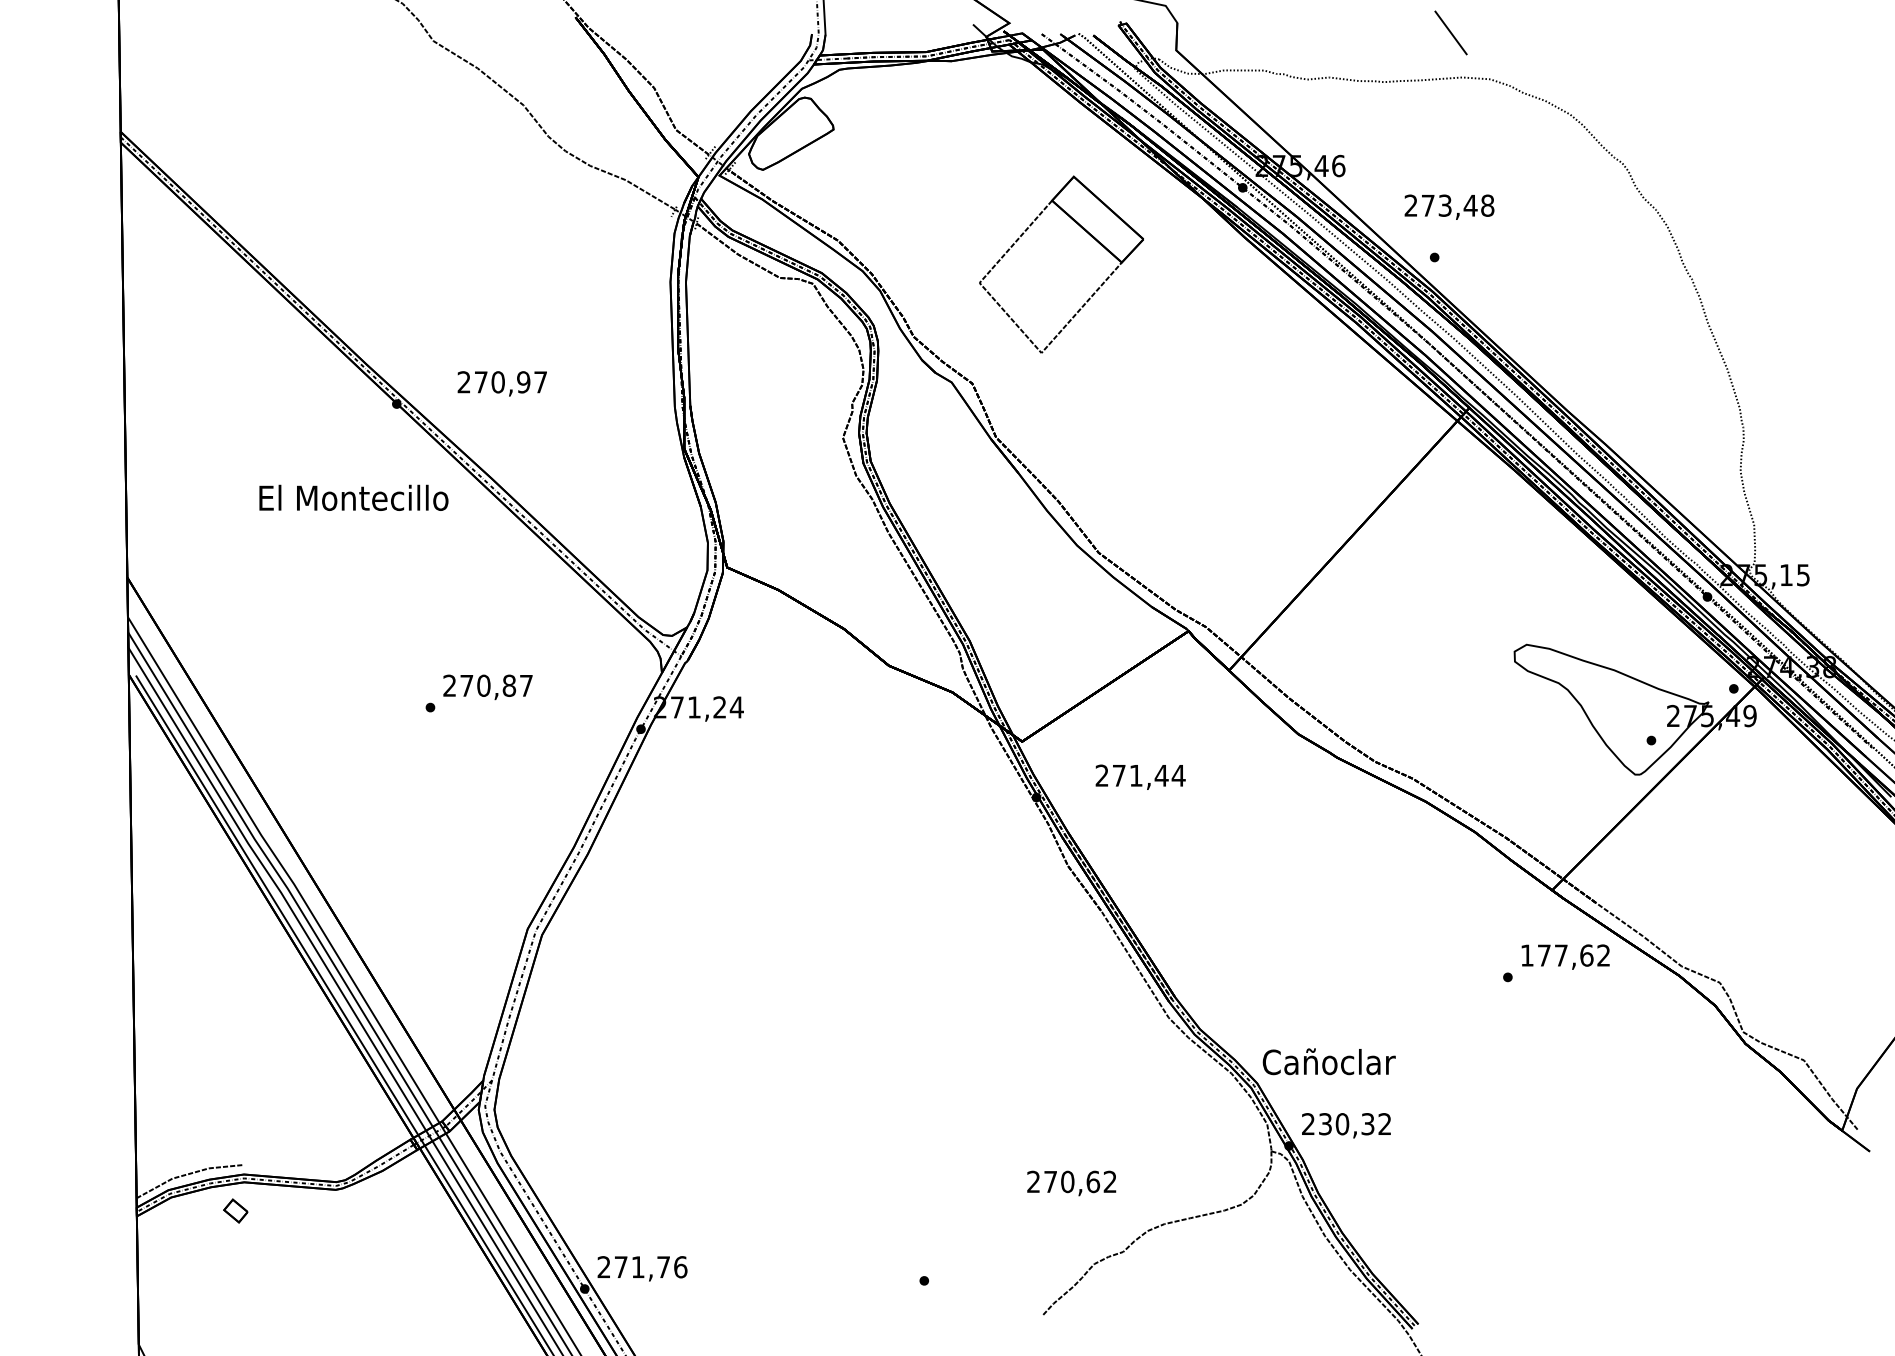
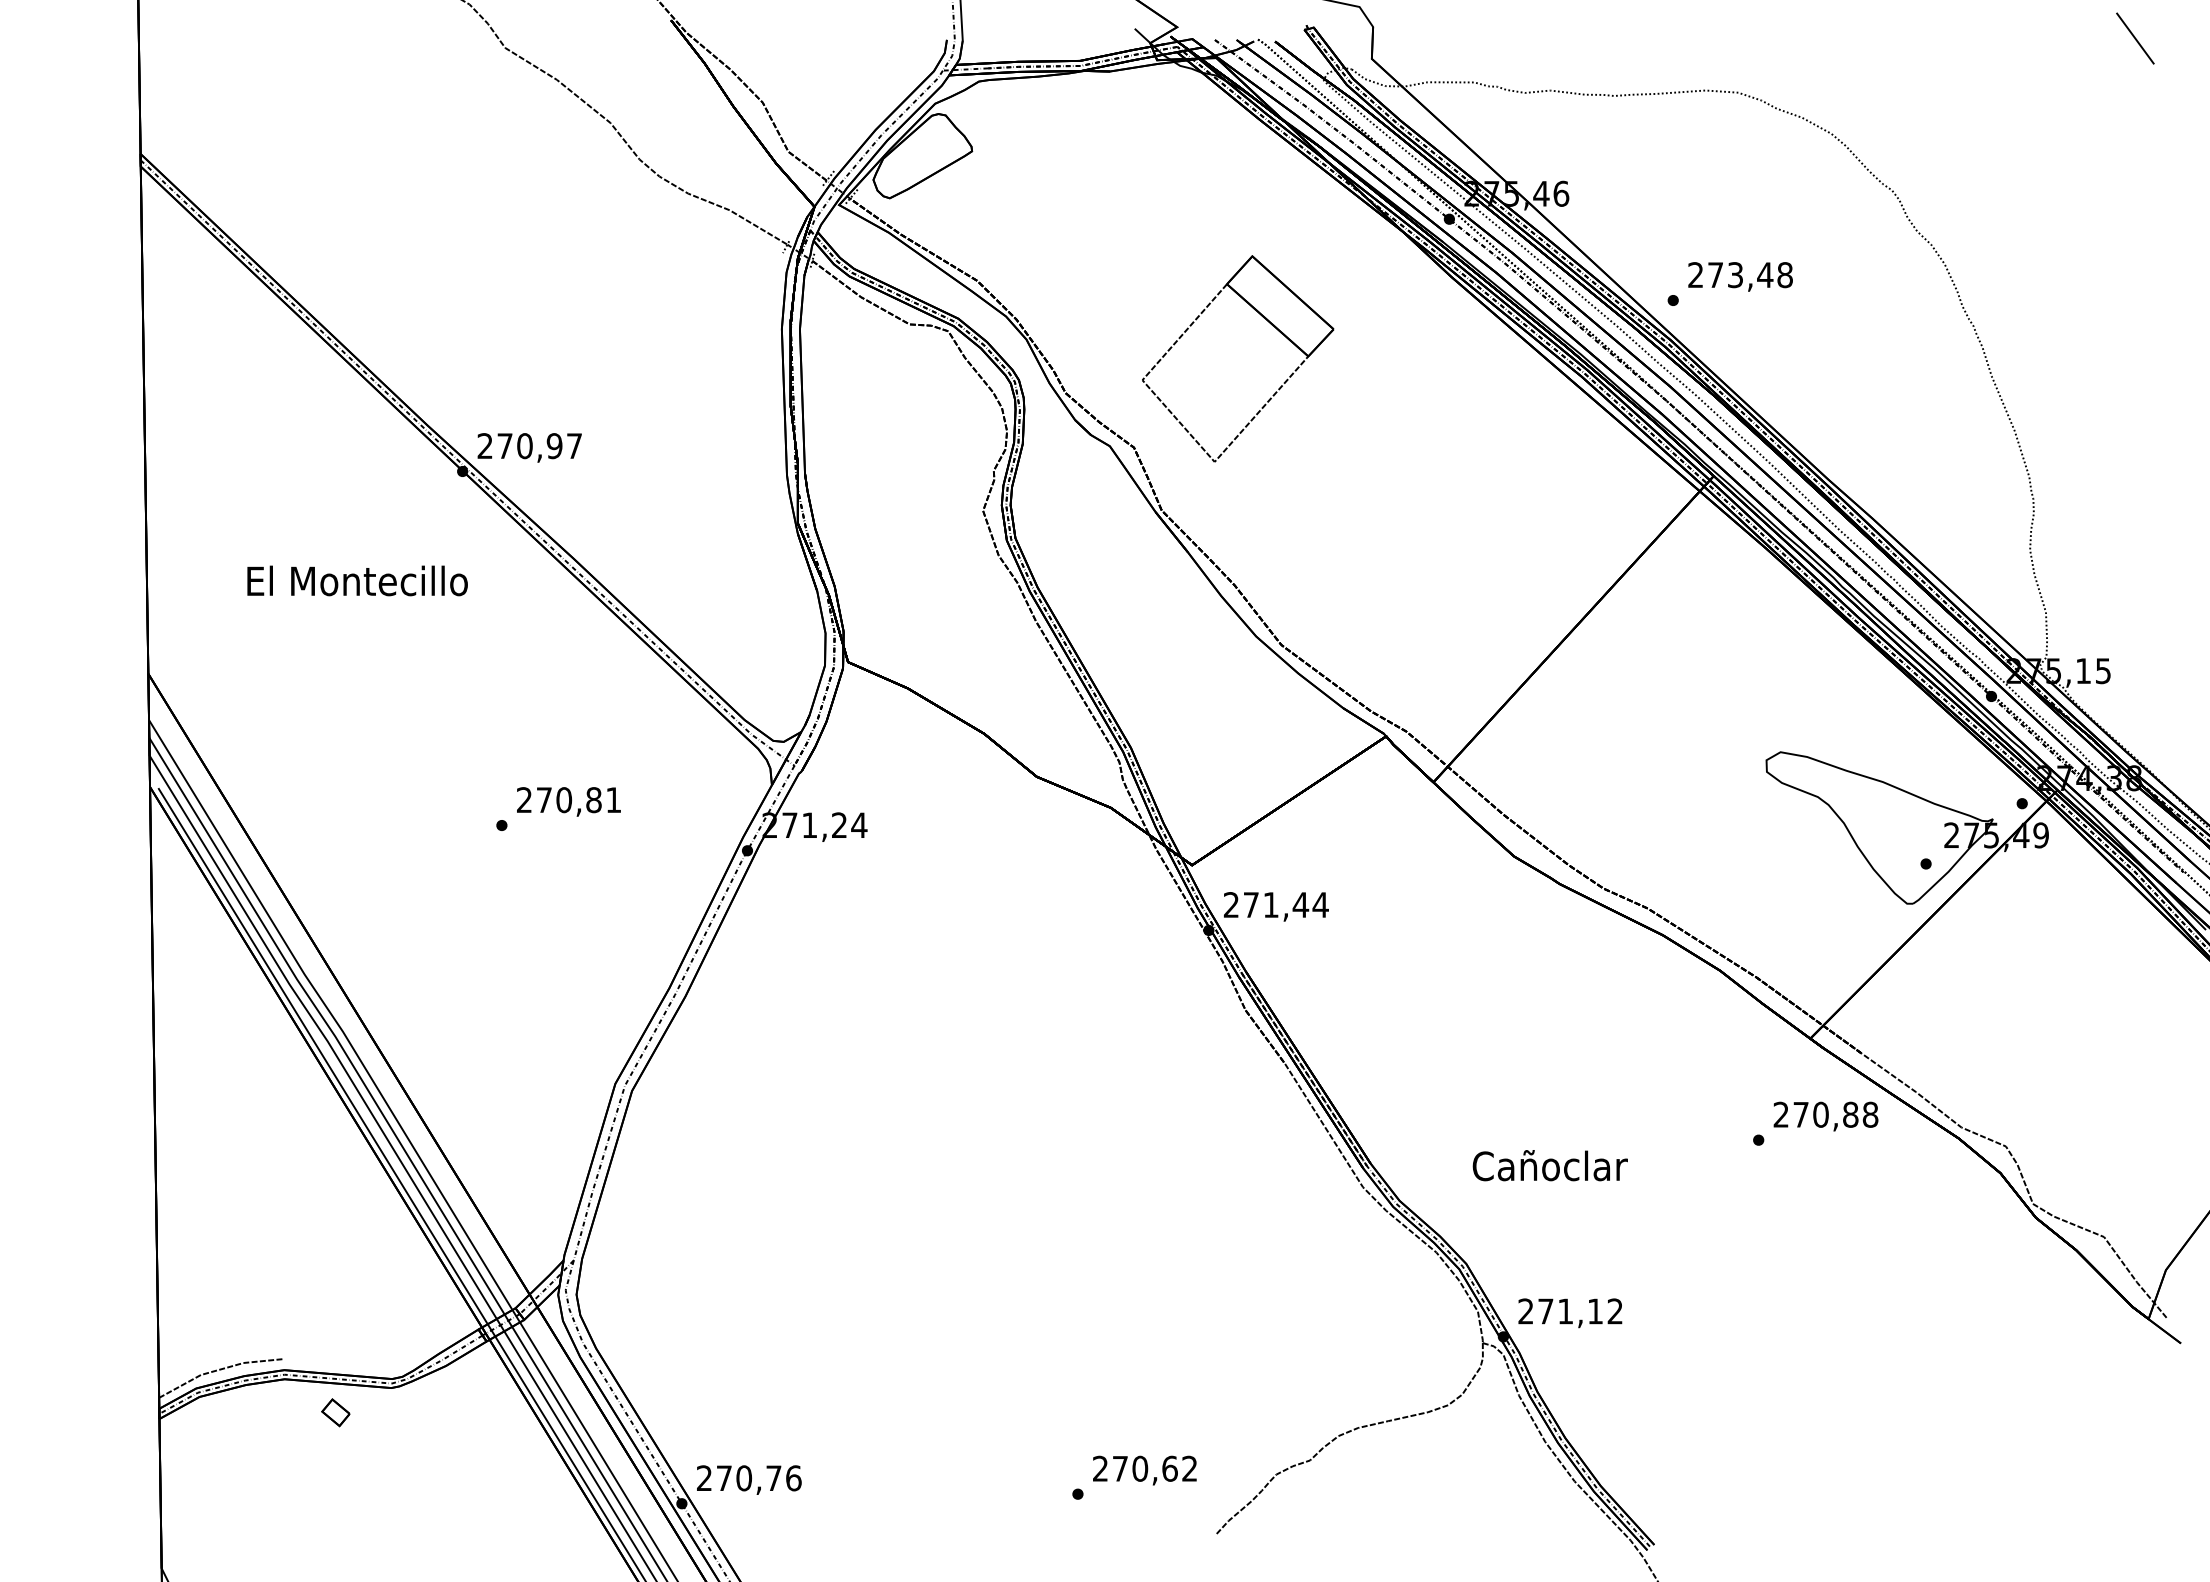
line: (1451, 32) -> (2135, 38), moved
text: (1449, 206) -> (1740, 276), moved
part: (1090, 236) -> (1271, 325), moved
text: (502, 383) -> (529, 447), moved
text: (353, 497) -> (357, 580), moved
text: (526, 685) -> (613, 799), 270,87 -> 270,81
text: (1140, 777) -> (1276, 906), moved
text: (1565, 955) -> (1825, 1114), 177,62 -> 270,88
text: (1328, 1061) -> (1549, 1165), moved
text: (1346, 1124) -> (1570, 1311), 230,32 -> 271,12
text: (1071, 1183) -> (1144, 1470), moved
part: (235, 1210) -> (335, 1412), moved
text: (638, 1267) -> (744, 1478), 271,76 -> 270,76

